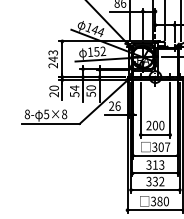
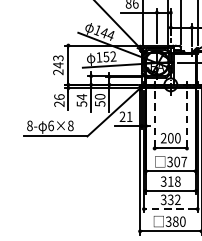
text: (53, 87) -> (58, 96), 20 -> 26
text: (117, 105) -> (129, 116), 26 -> 21
line: (140, 110) -> (154, 121), solid -> dashed
line: (170, 110) -> (187, 121), solid -> dashed
text: (46, 114) -> (50, 126), 5×8 -> 6×8
text: (161, 164) -> (177, 181), 313 -> 318
line: (155, 190) -> (170, 209), solid -> dashed

